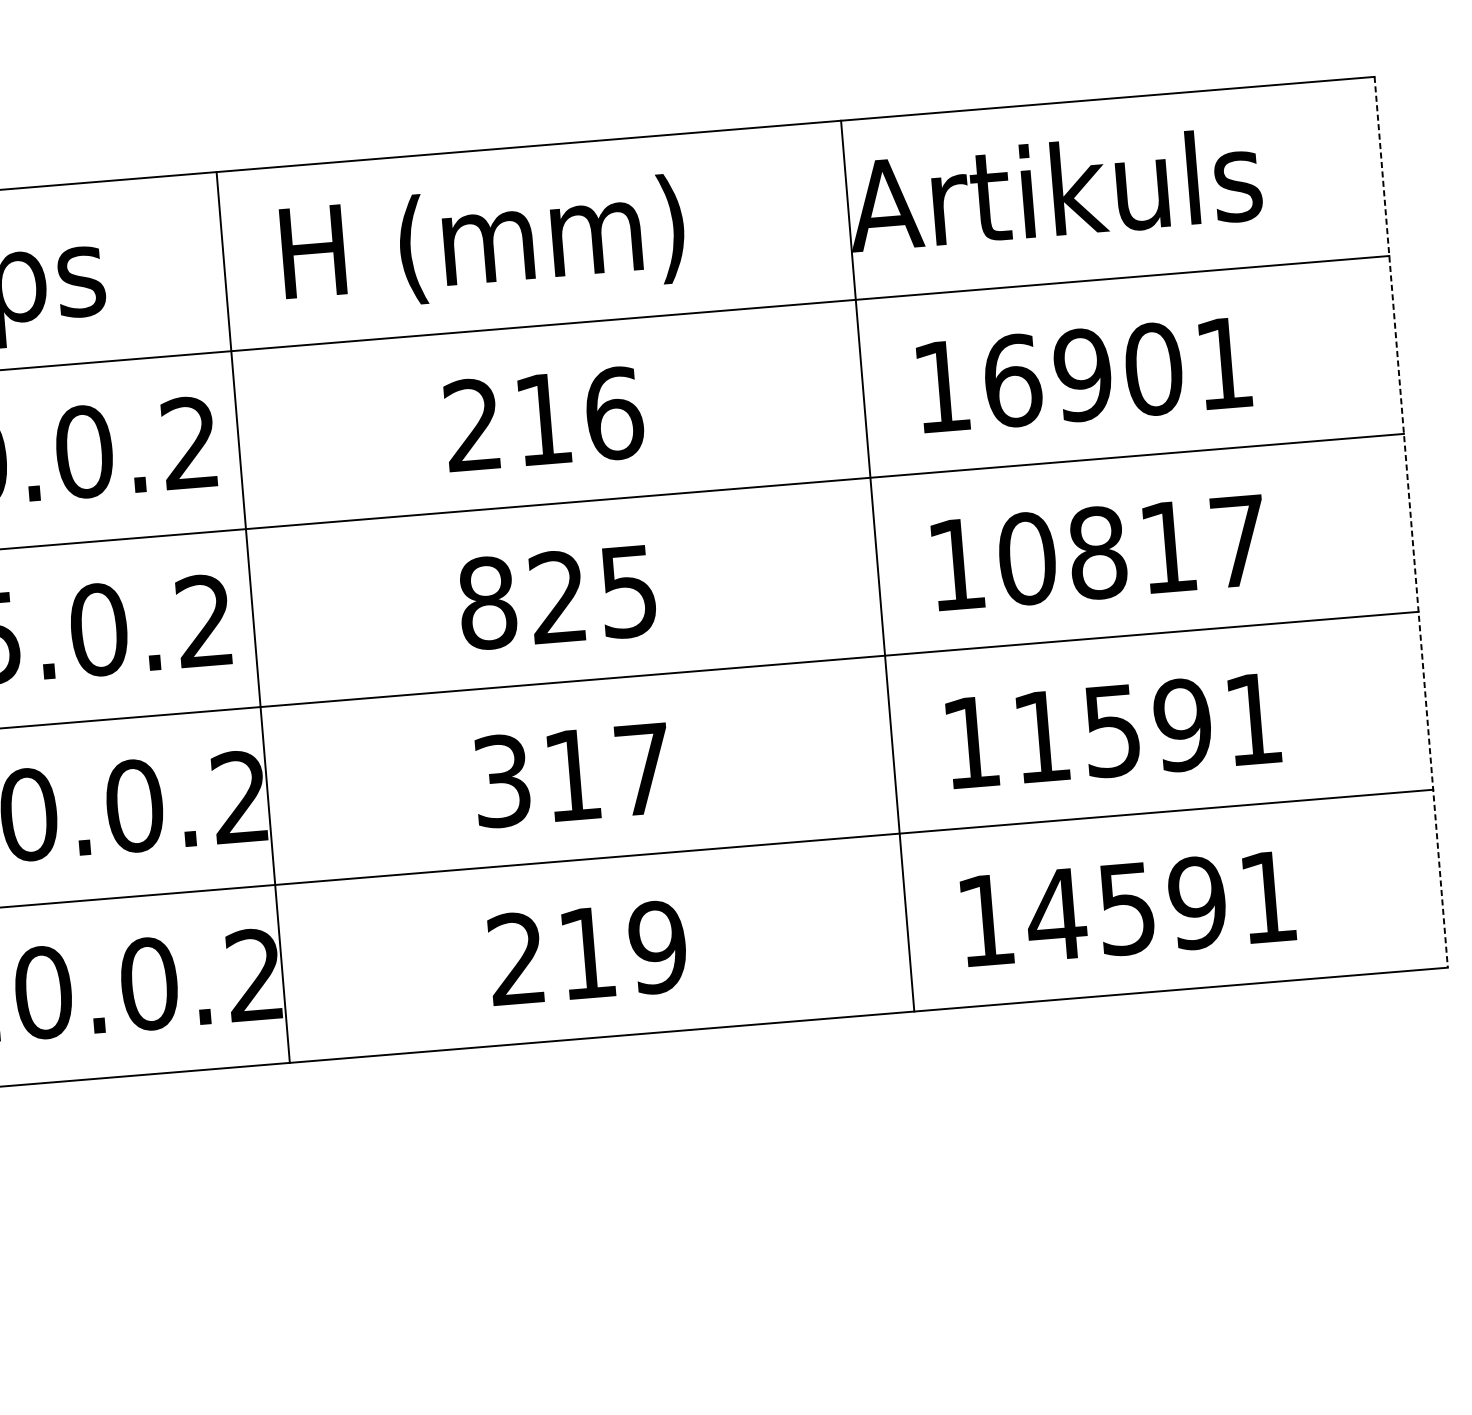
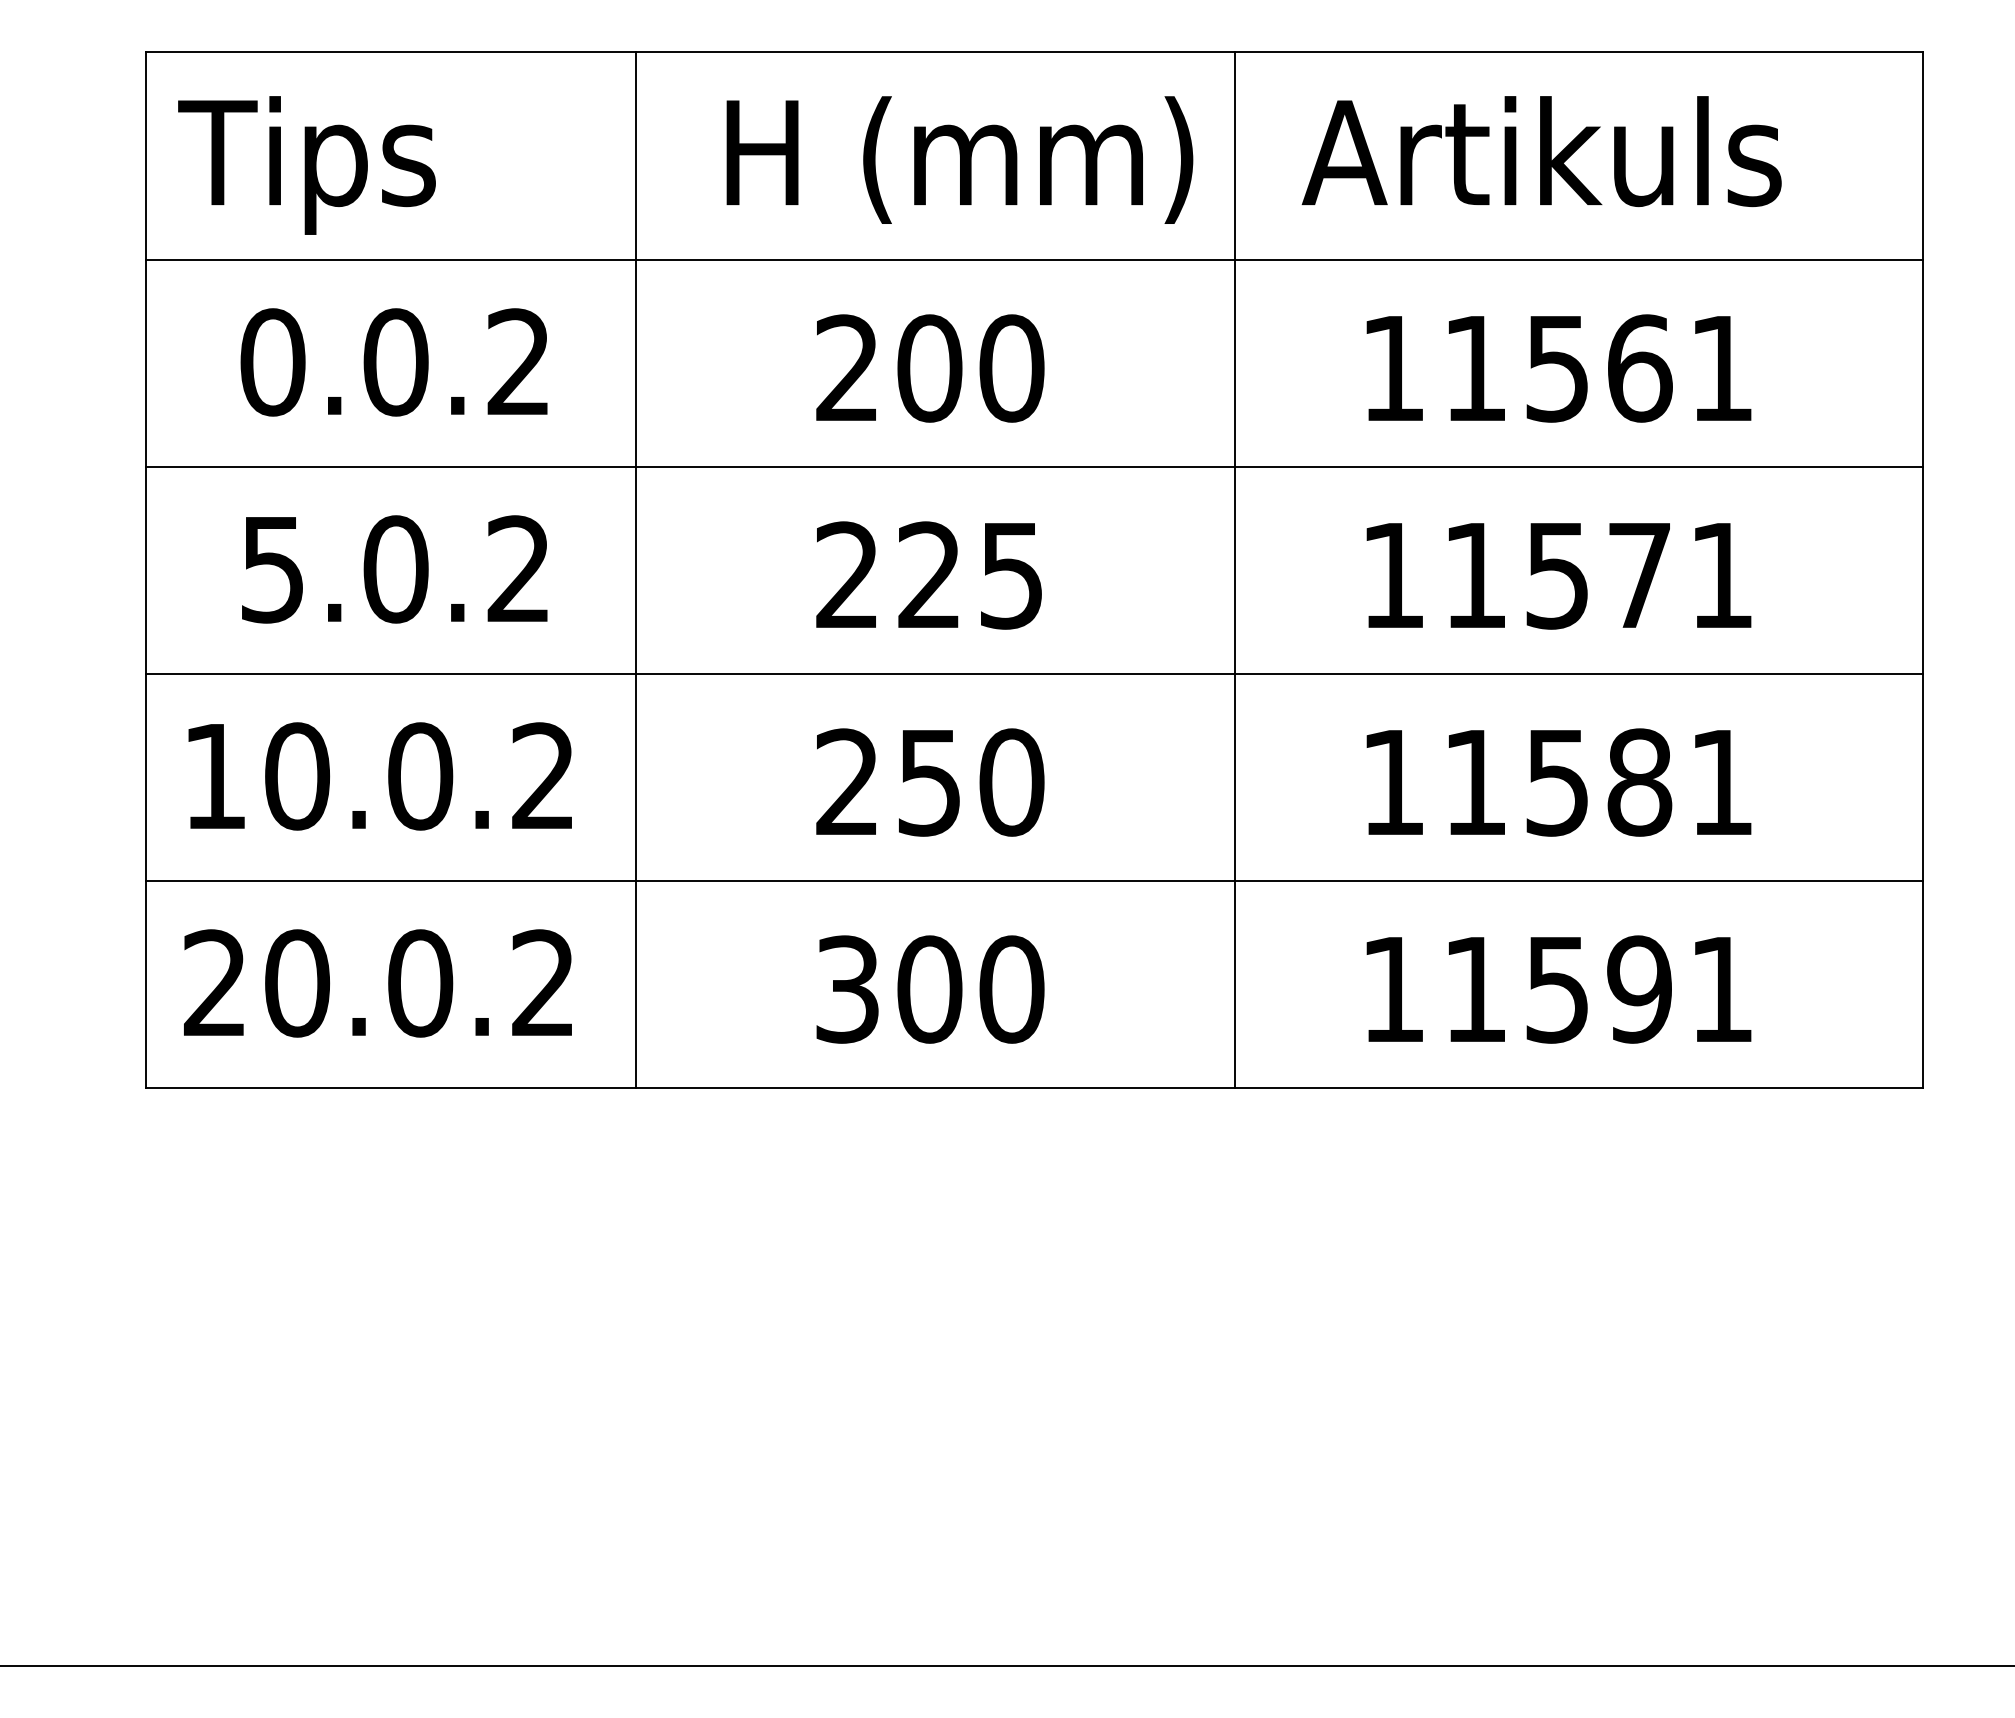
text: (483, 243) -> (959, 159), moved
text: (1083, 375) -> (1557, 368), 16901 -> 11561
text: (579, 416) -> (971, 368), 216 -> 200
line: (1411, 522) -> (1922, 570), dashed -> solid
text: (1132, 550) -> (1597, 575), 10817 -> 11571
line: (877, 565) -> (1234, 569), moved
text: (487, 603) -> (847, 575), 825 -> 225
line: (253, 617) -> (636, 569), moved
text: (1182, 725) -> (1639, 782), 11591 -> 11581
text: (573, 775) -> (930, 782), 317 -> 250
text: (1056, 914) -> (1475, 989), 14591 -> 11591
text: (588, 953) -> (930, 989), 219 -> 300

